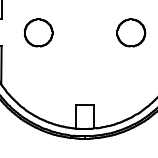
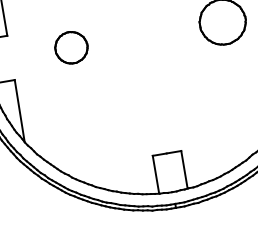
part: (38, 32) -> (71, 47), size x0.7

